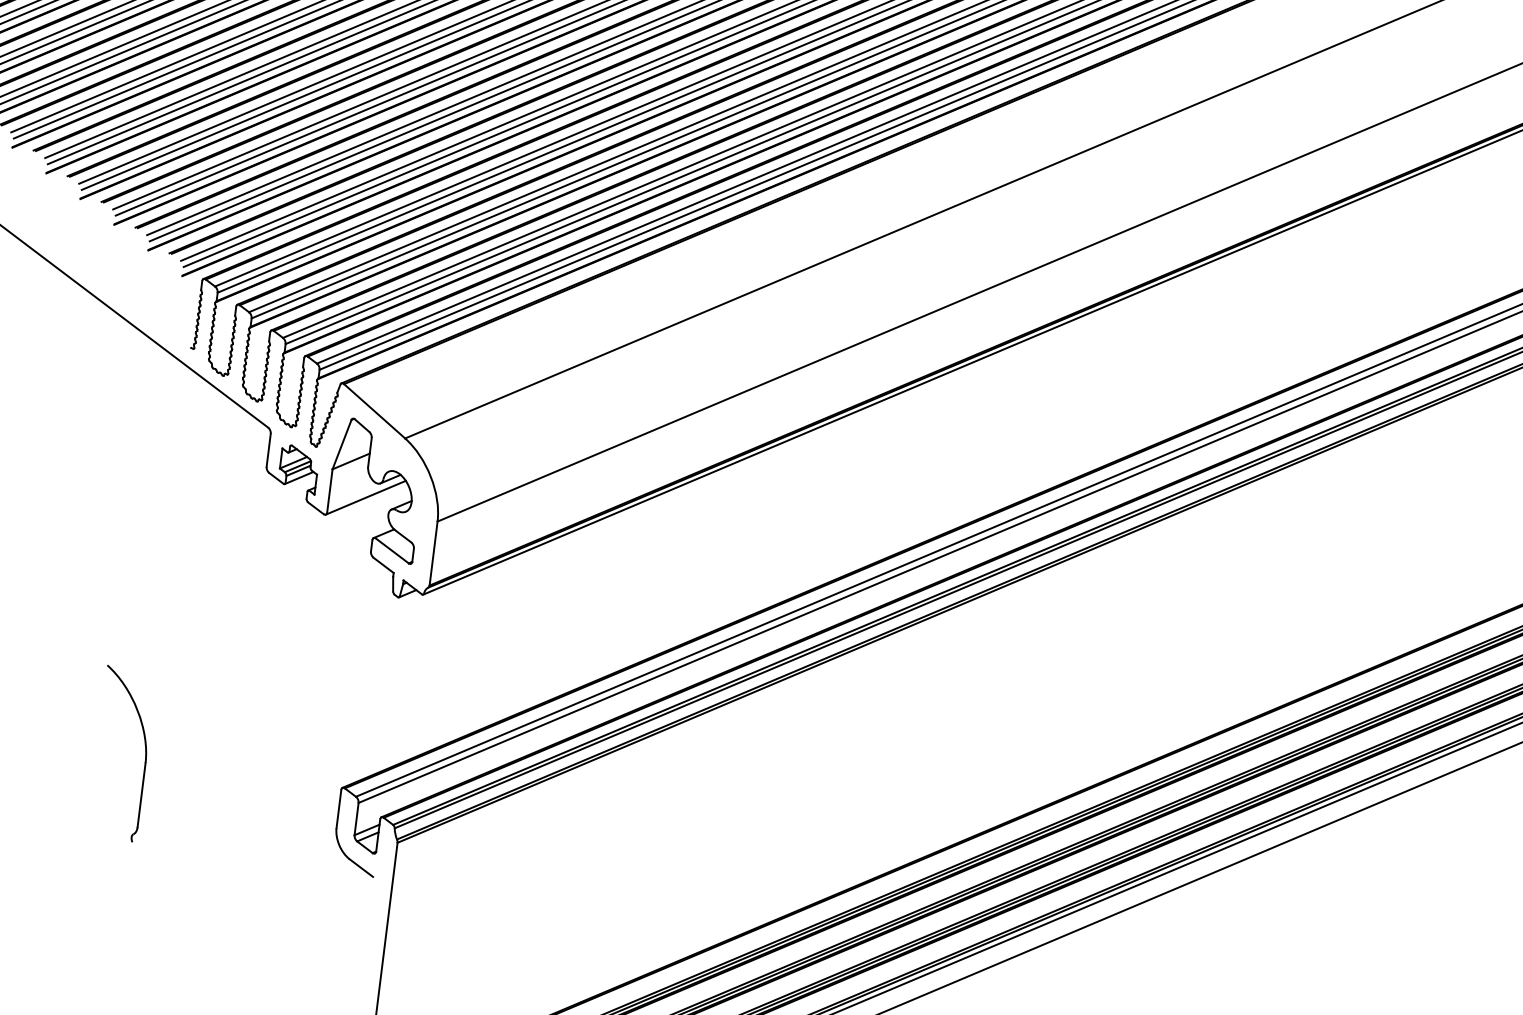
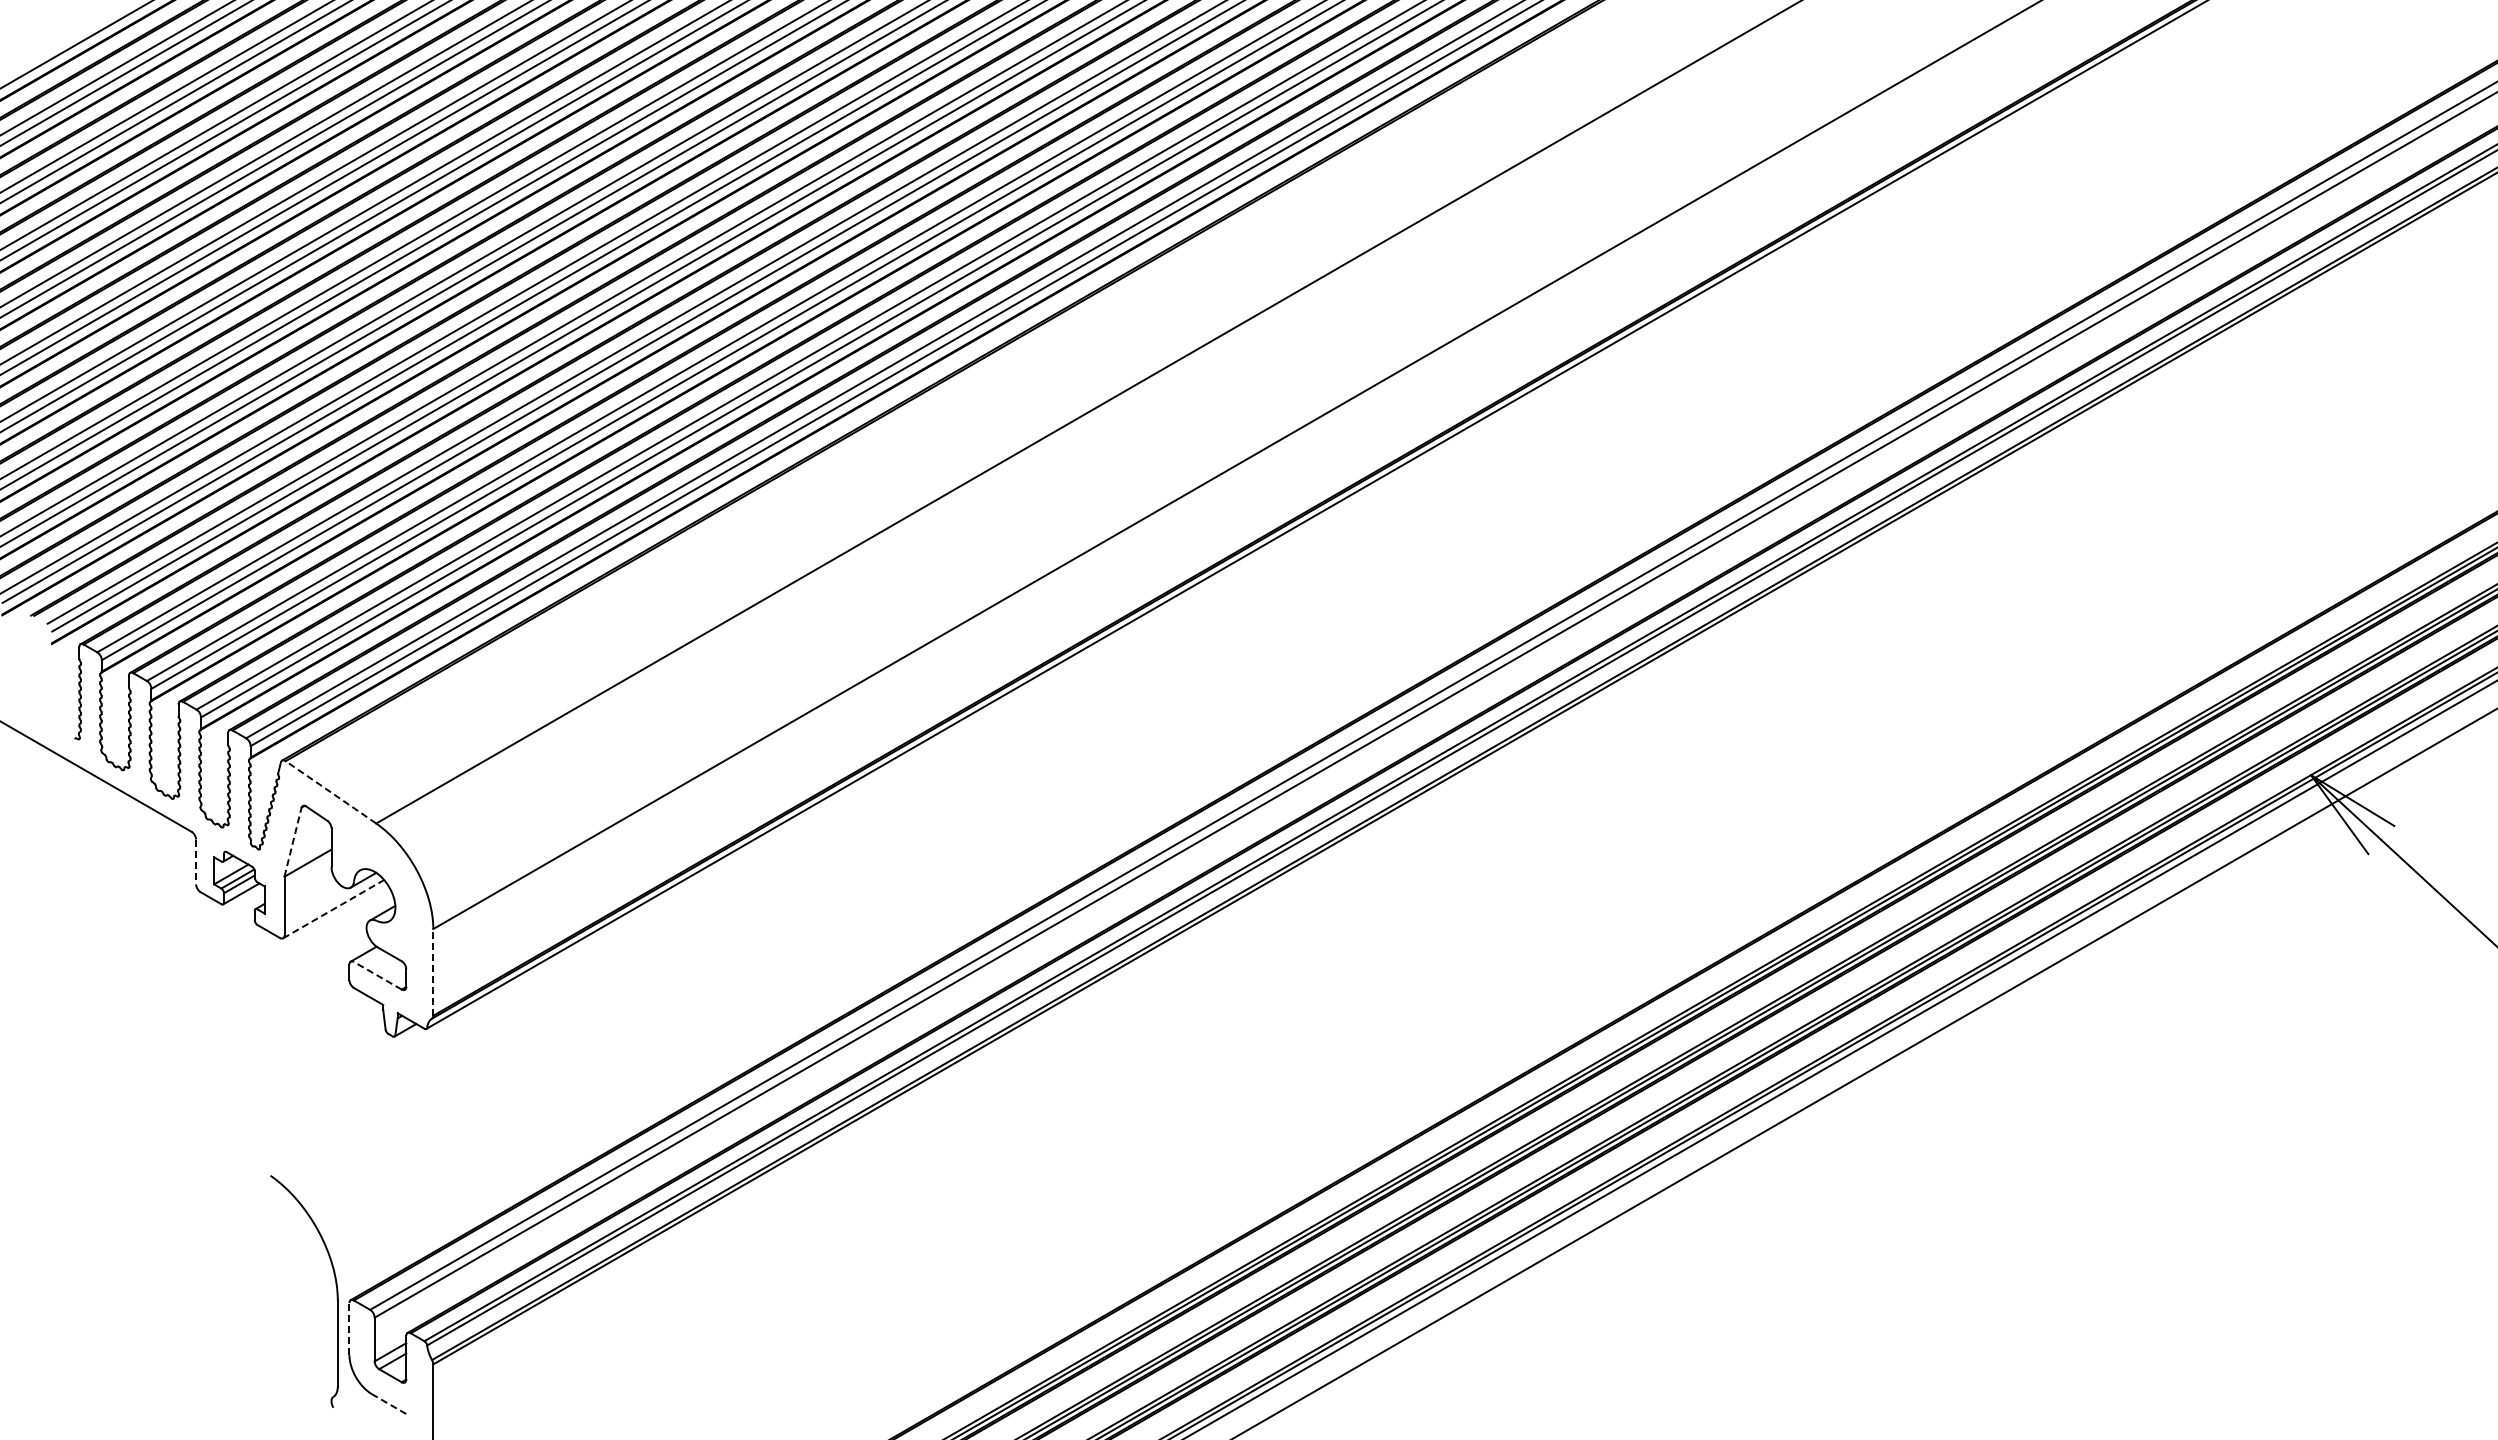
line: (374, 411) -> (330, 792), solid -> dashed
line: (342, 444) -> (293, 842), solid -> dashed
line: (268, 450) -> (196, 862), solid -> dashed
line: (366, 497) -> (334, 908), solid -> dashed
line: (392, 550) -> (377, 975), solid -> dashed
line: (433, 552) -> (433, 971), solid -> dashed
part: (145, 752) -> (335, 1285), moved
line: (339, 808) -> (349, 1328), solid -> dashed
line: (361, 868) -> (389, 1404), solid -> dashed

